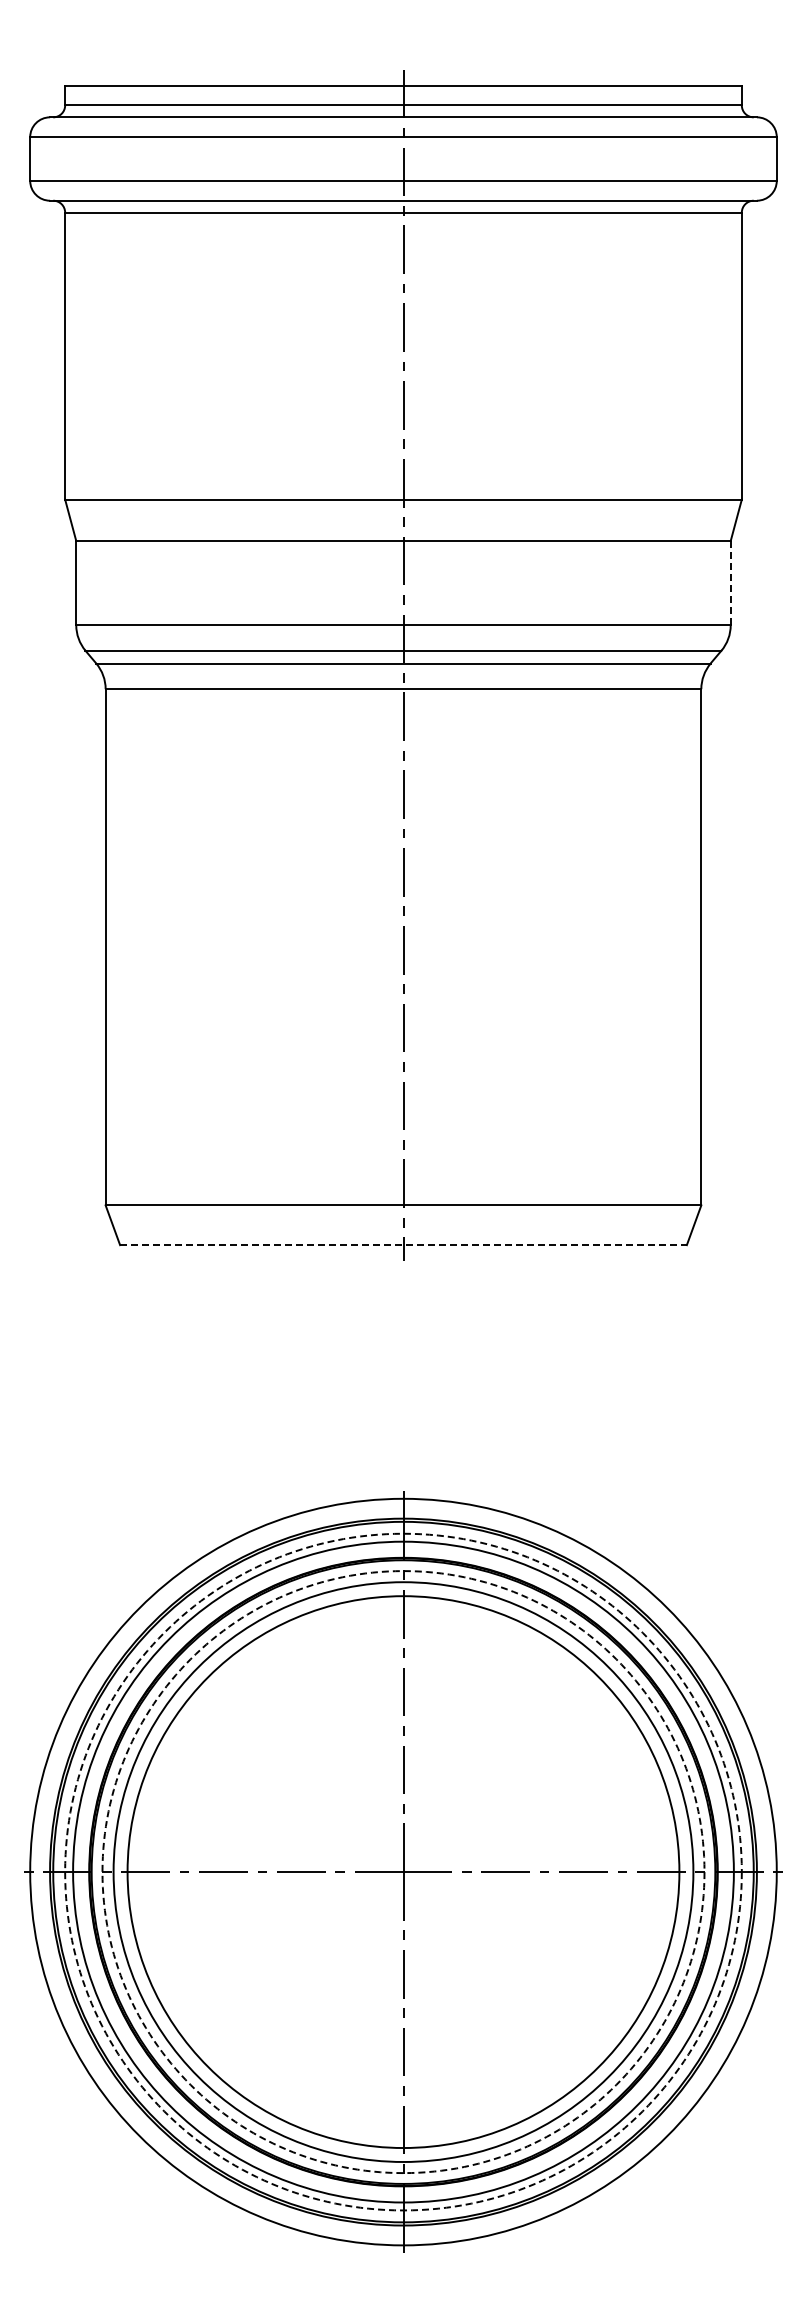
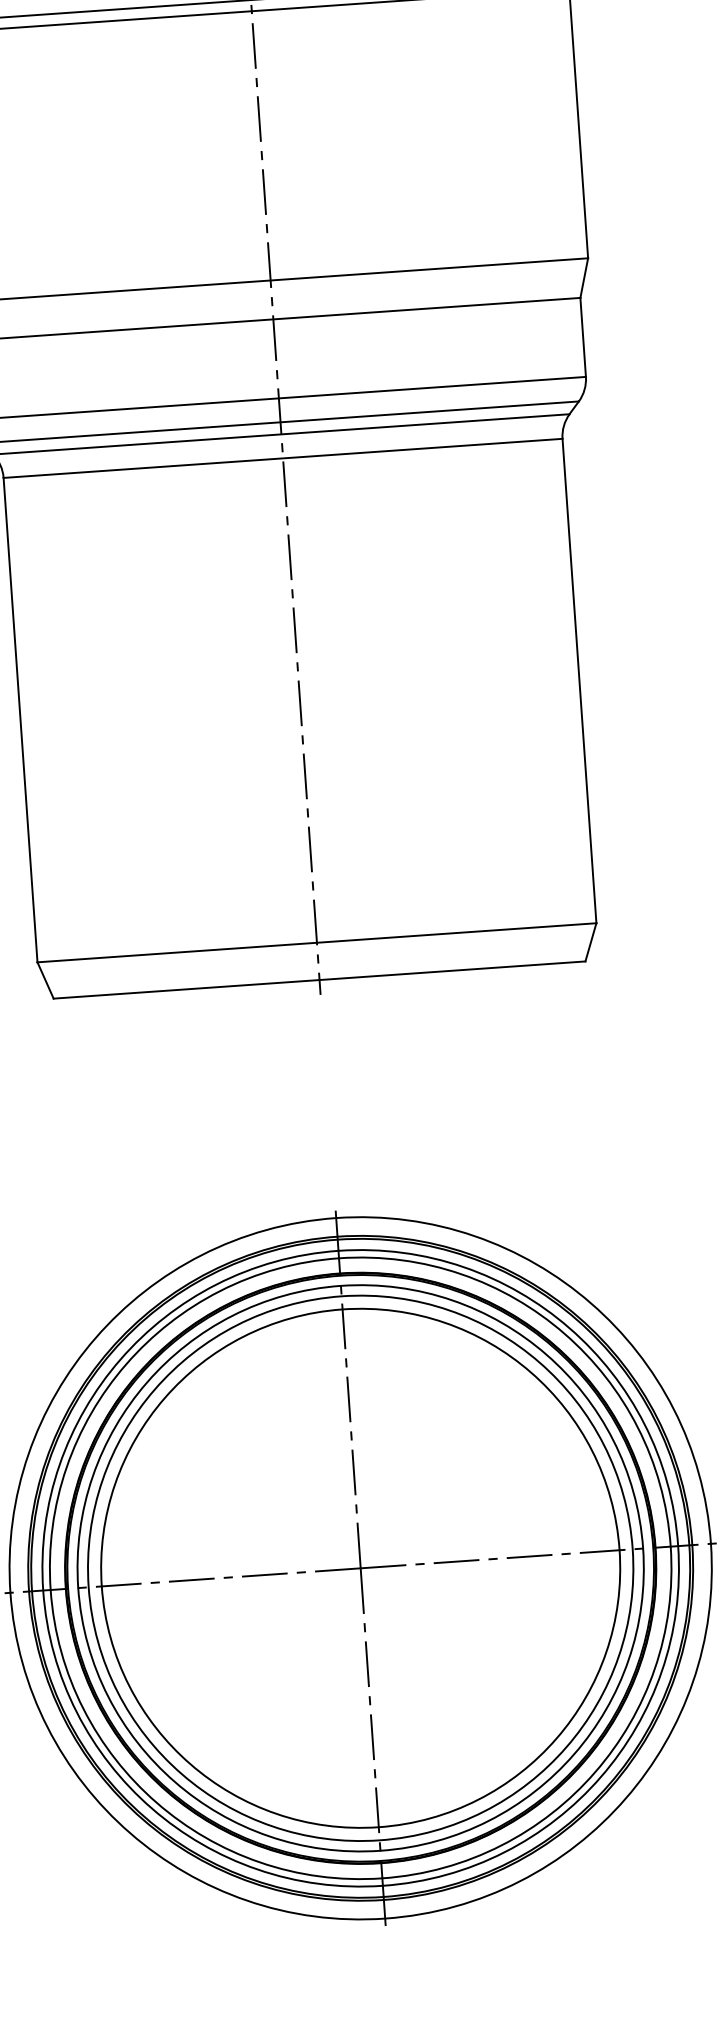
line: (730, 582) -> (582, 336), dashed -> solid
line: (403, 1245) -> (319, 980), dashed -> solid
circle: (403, 1871) -> (360, 1567), dashed -> solid
circle: (403, 1872) -> (360, 1568), dashed -> solid

